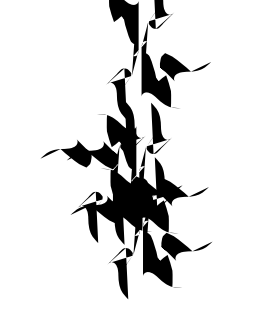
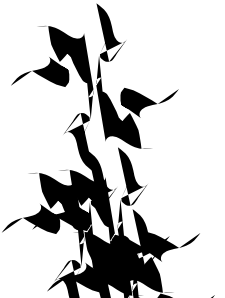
fill: (94, 29) -> (38, 74), added
fill: (89, 155) -> (57, 219), added

